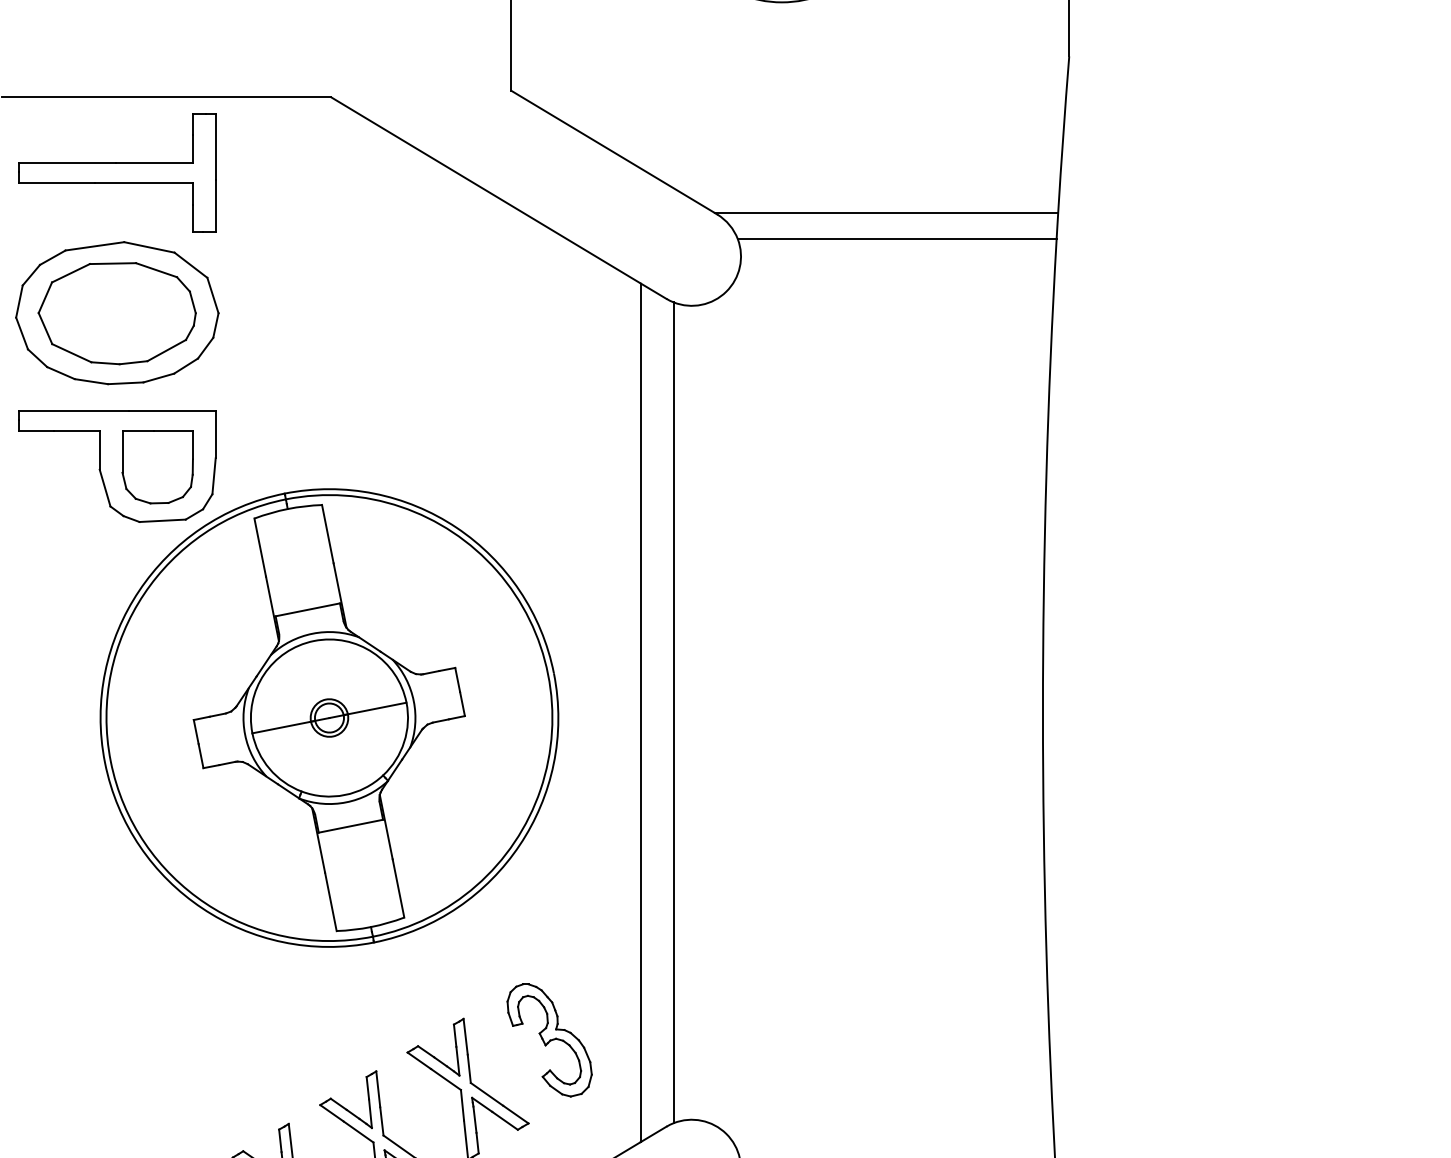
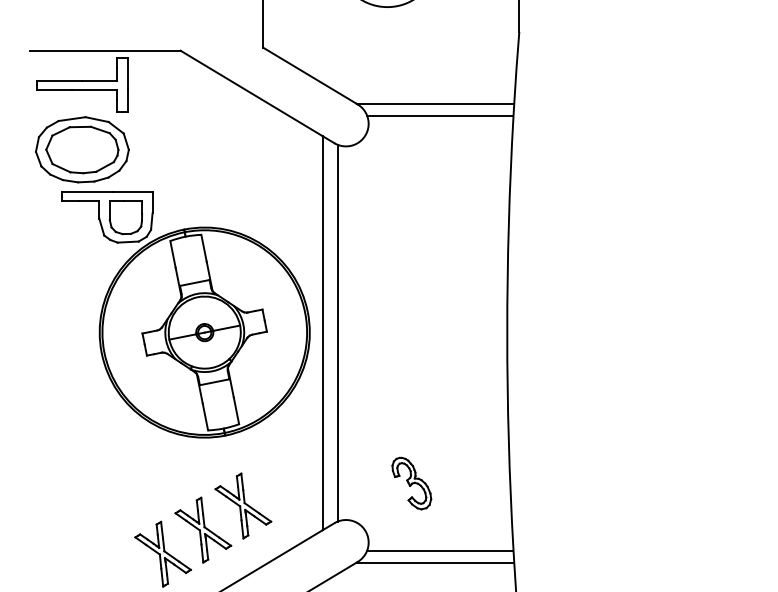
part: (287, 678) -> (185, 314), moved
part: (548, 1040) -> (411, 483), moved

